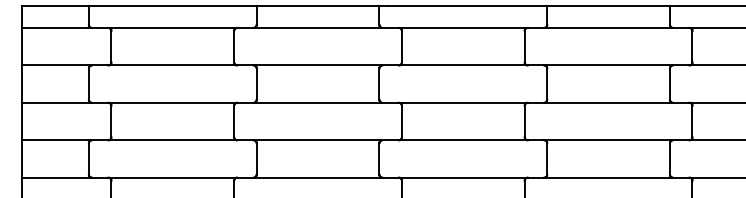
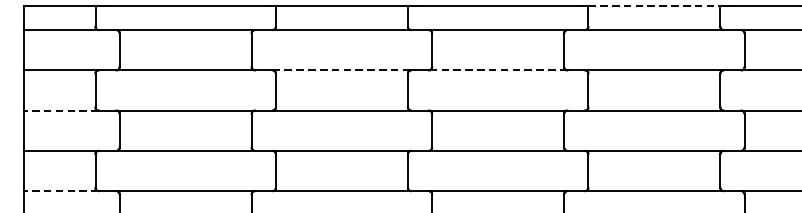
line: (609, 5) -> (655, 5), solid -> dashed
line: (318, 65) -> (342, 70), solid -> dashed
line: (462, 65) -> (497, 70), solid -> dashed
line: (57, 102) -> (61, 110), solid -> dashed
line: (57, 177) -> (61, 190), solid -> dashed

